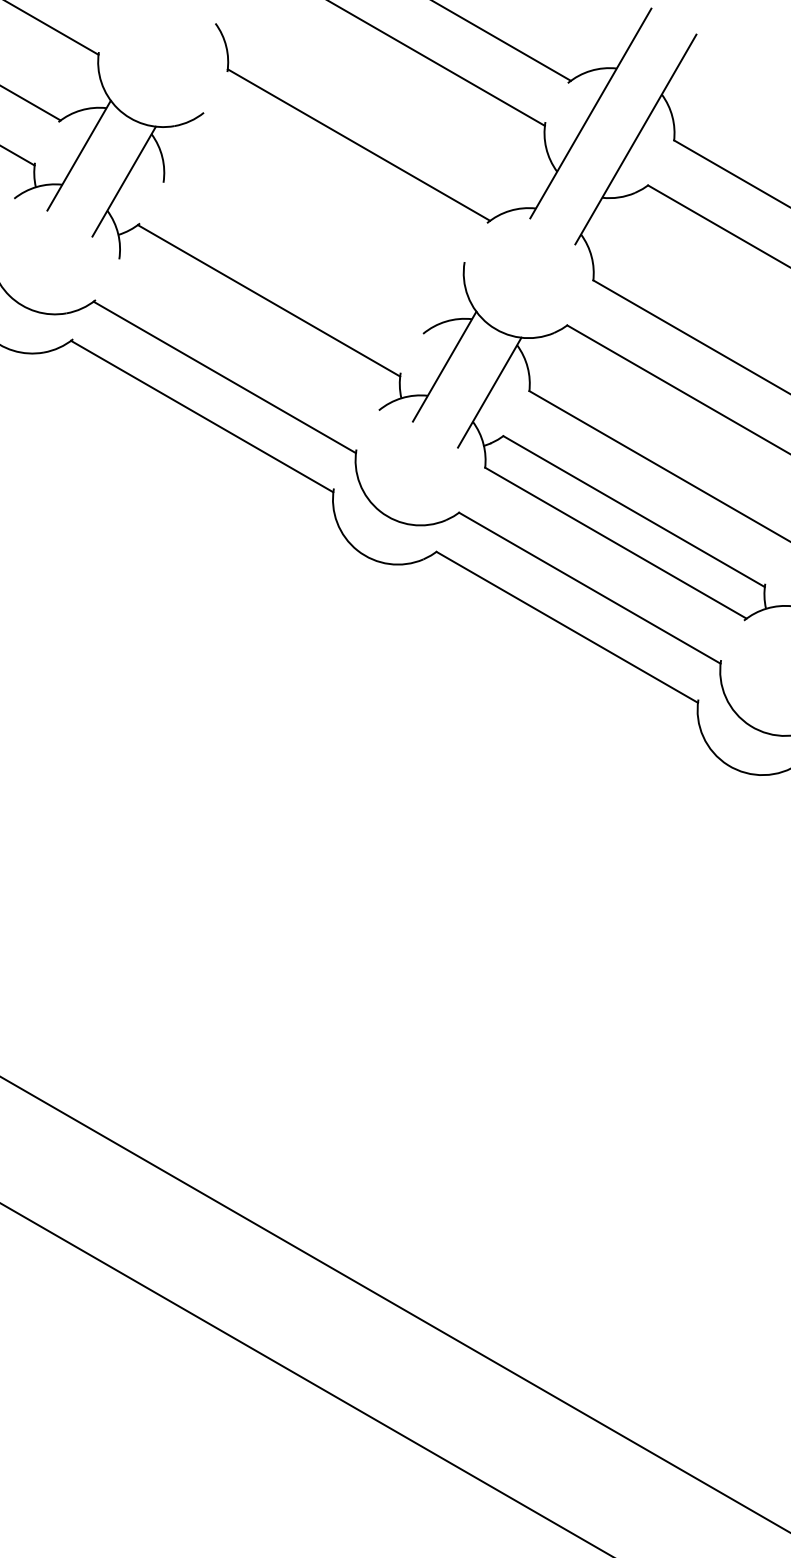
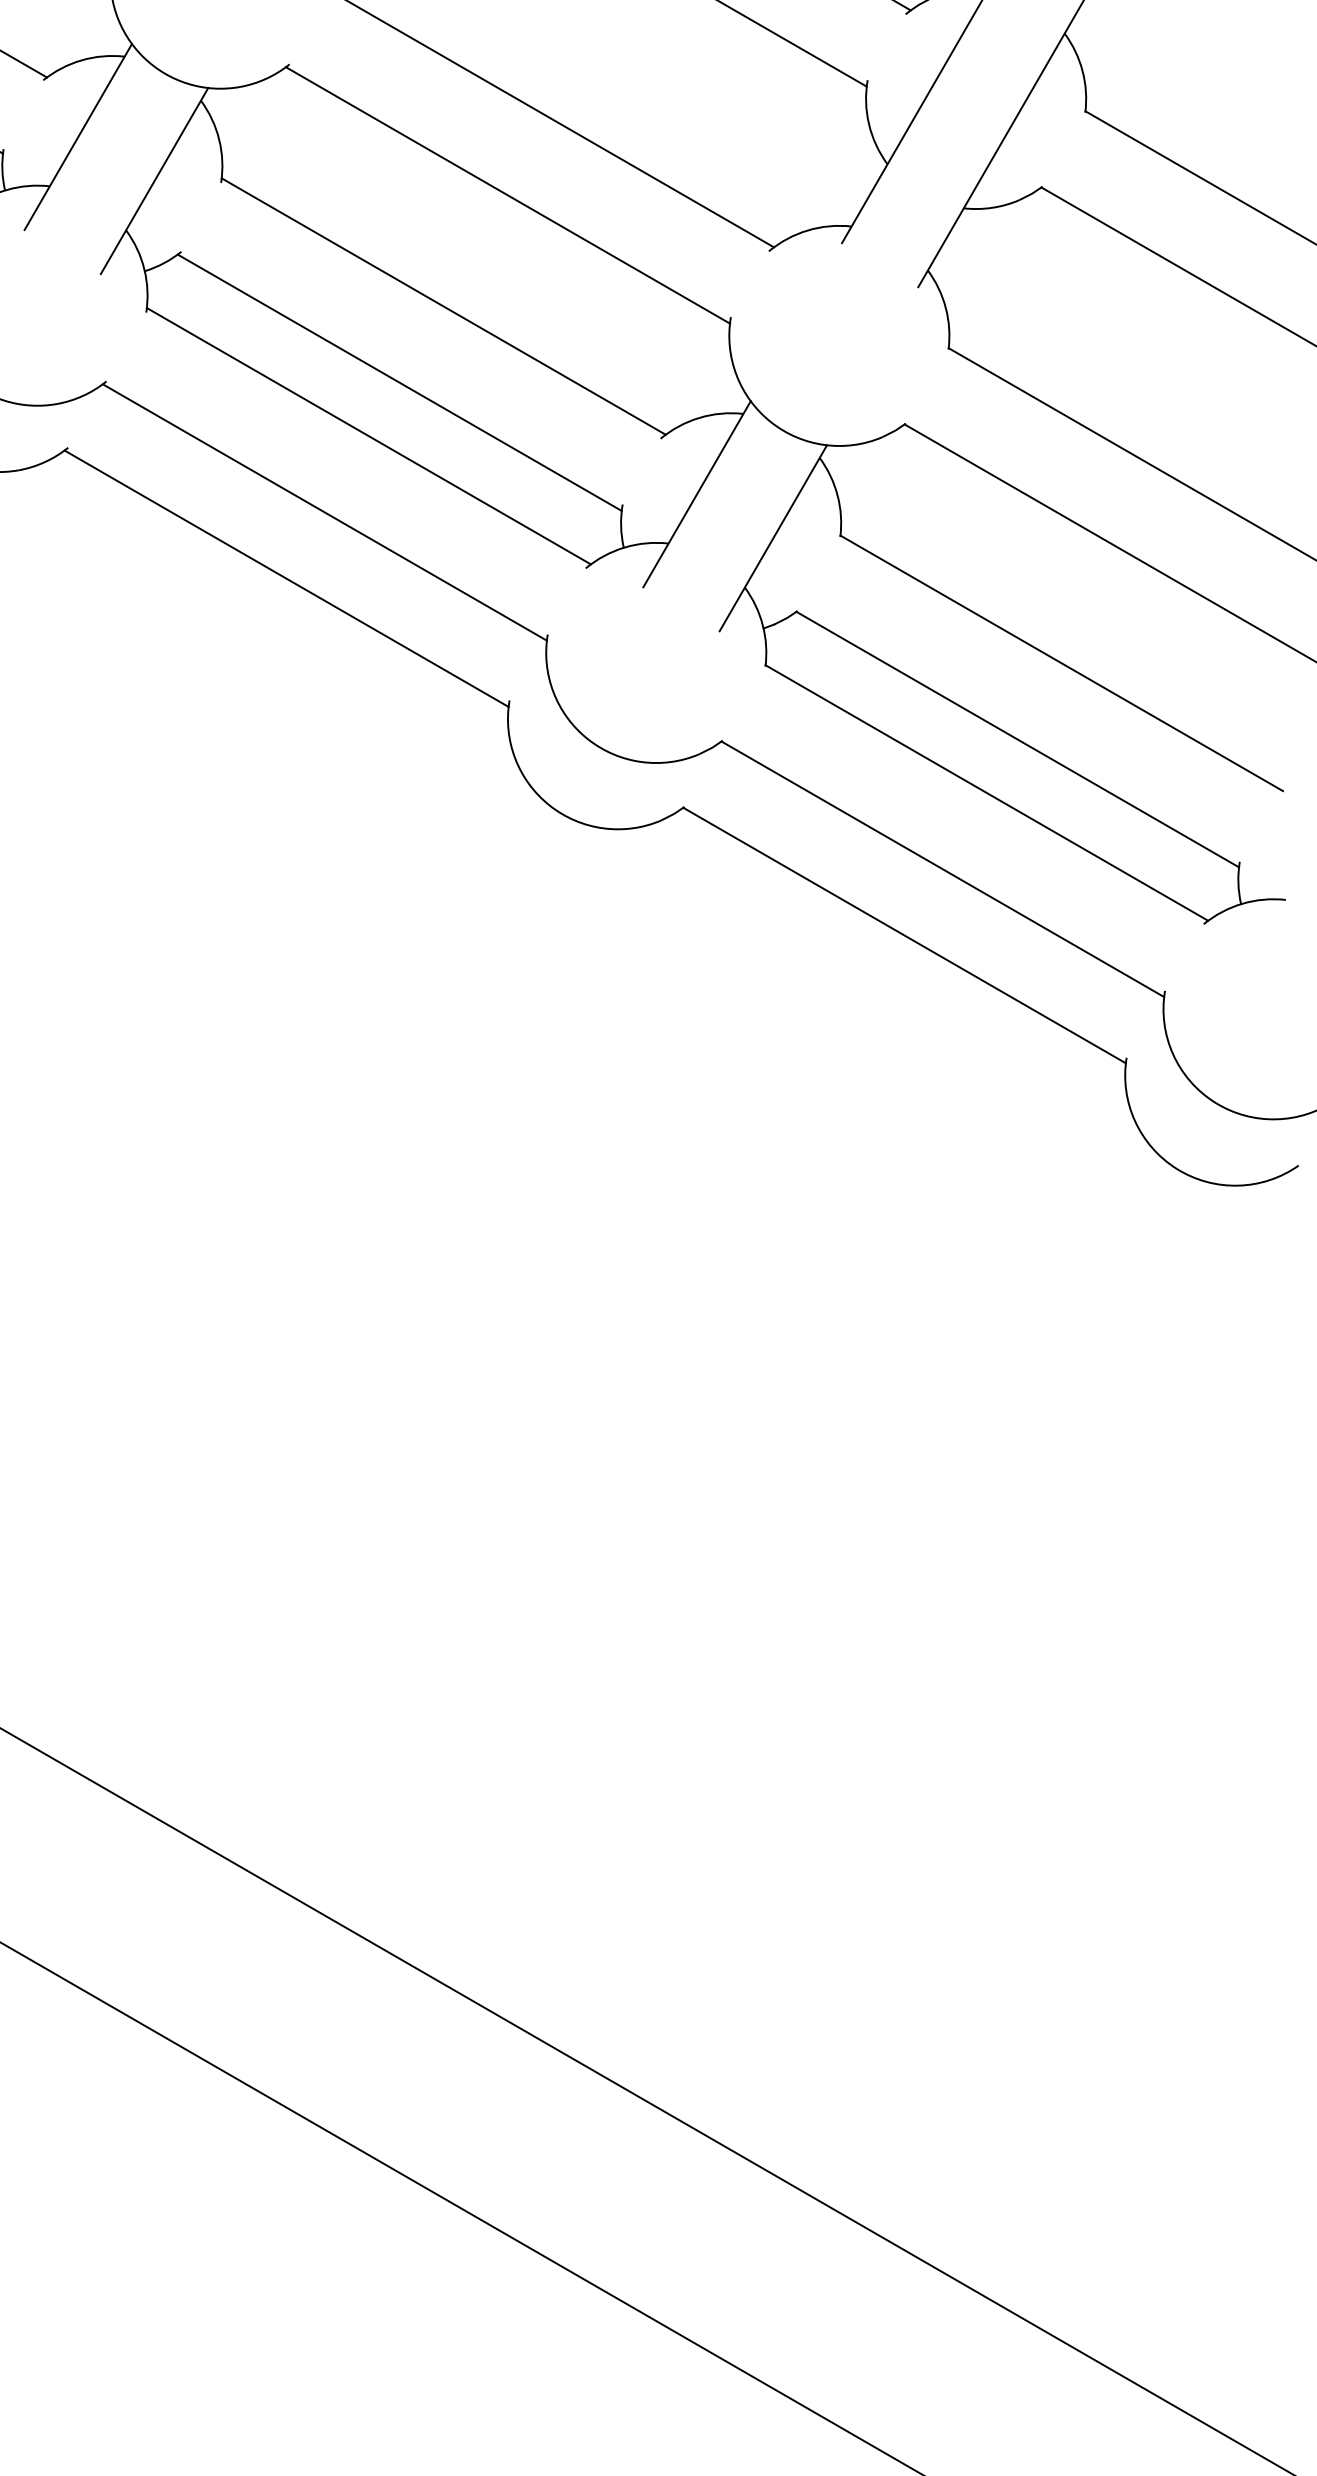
line: (332, 189) -> (507, 194), added
line: (294, 255) -> (442, 306), added
line: (250, 332) -> (368, 436), added

